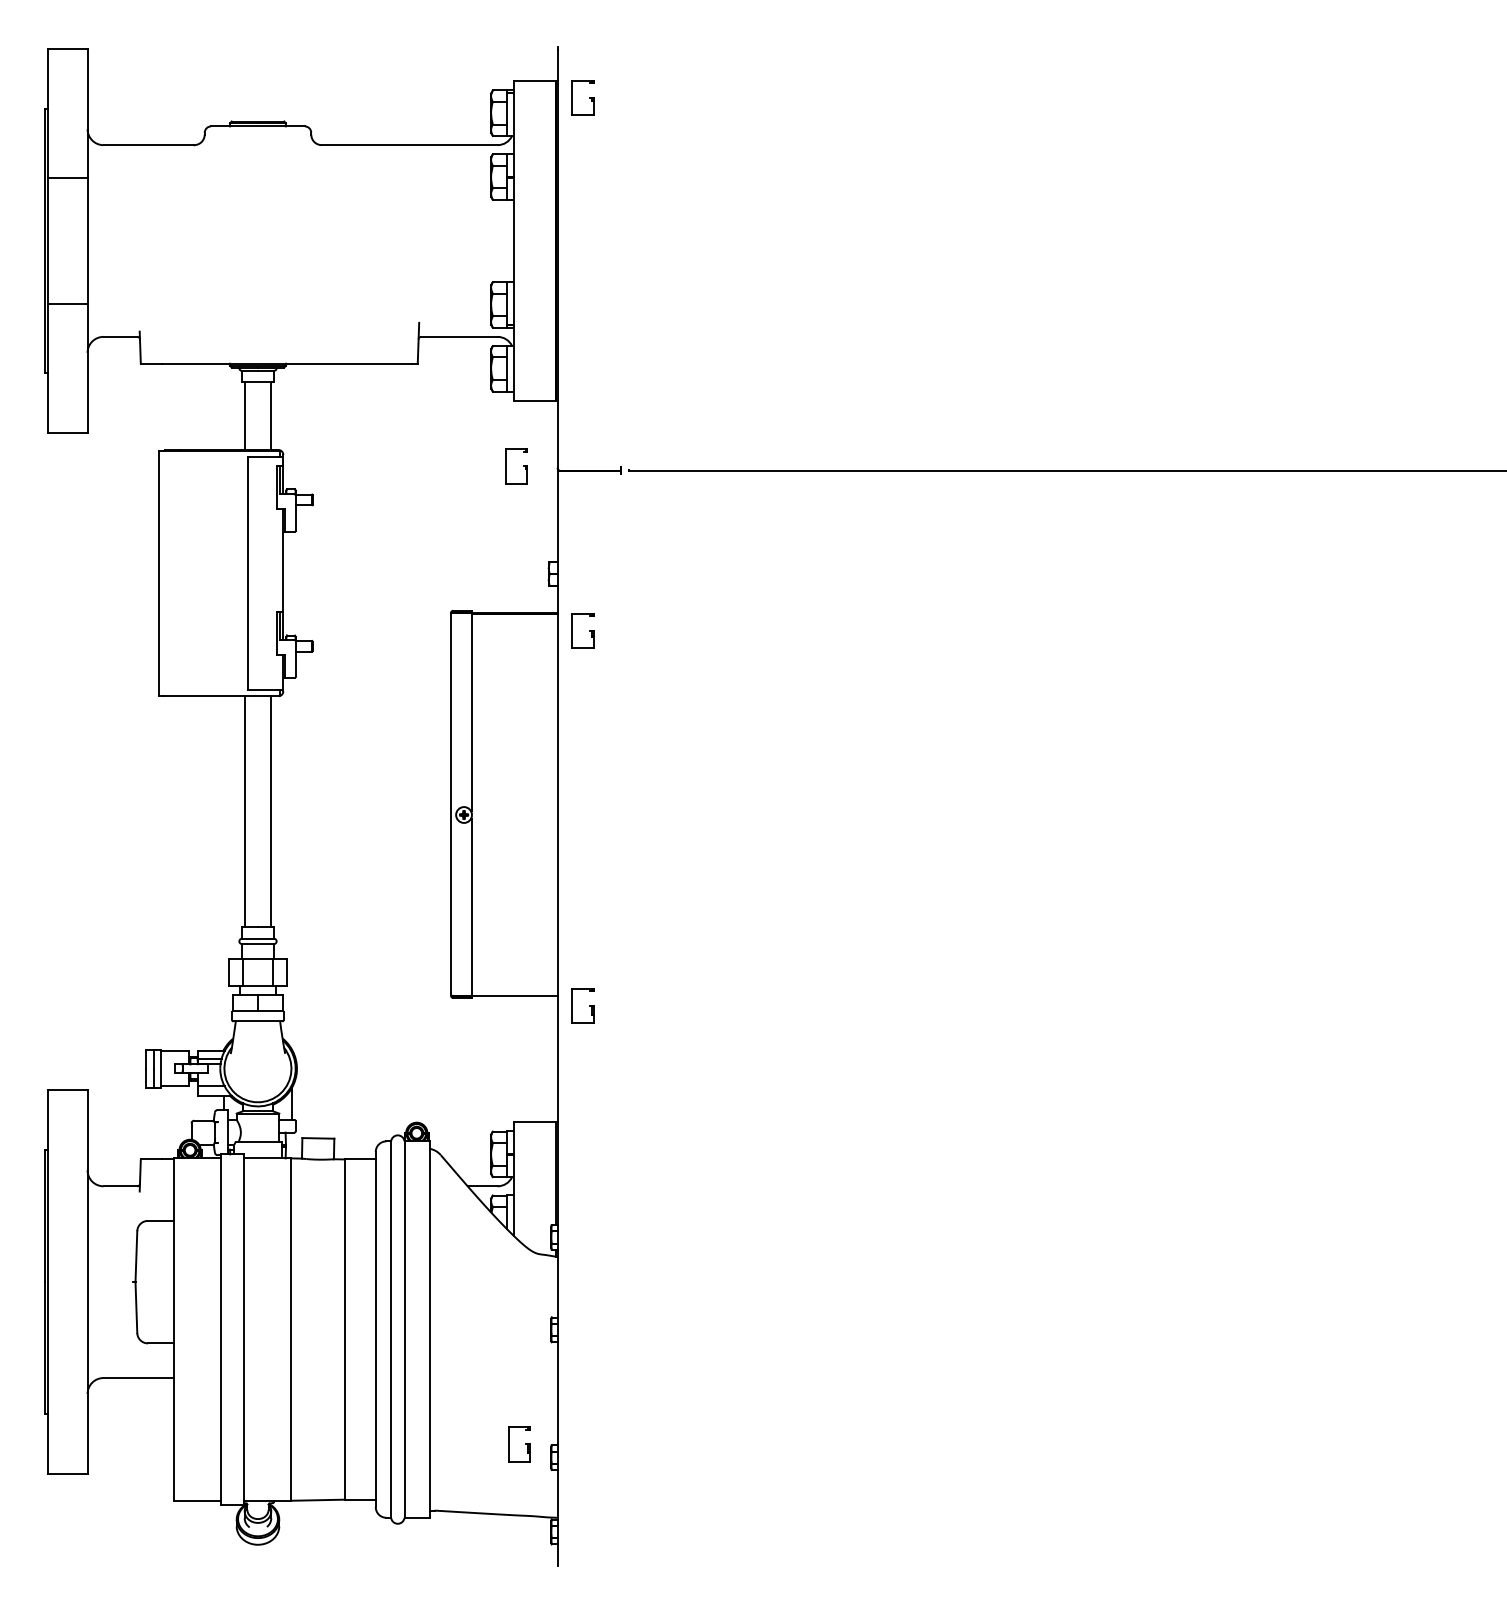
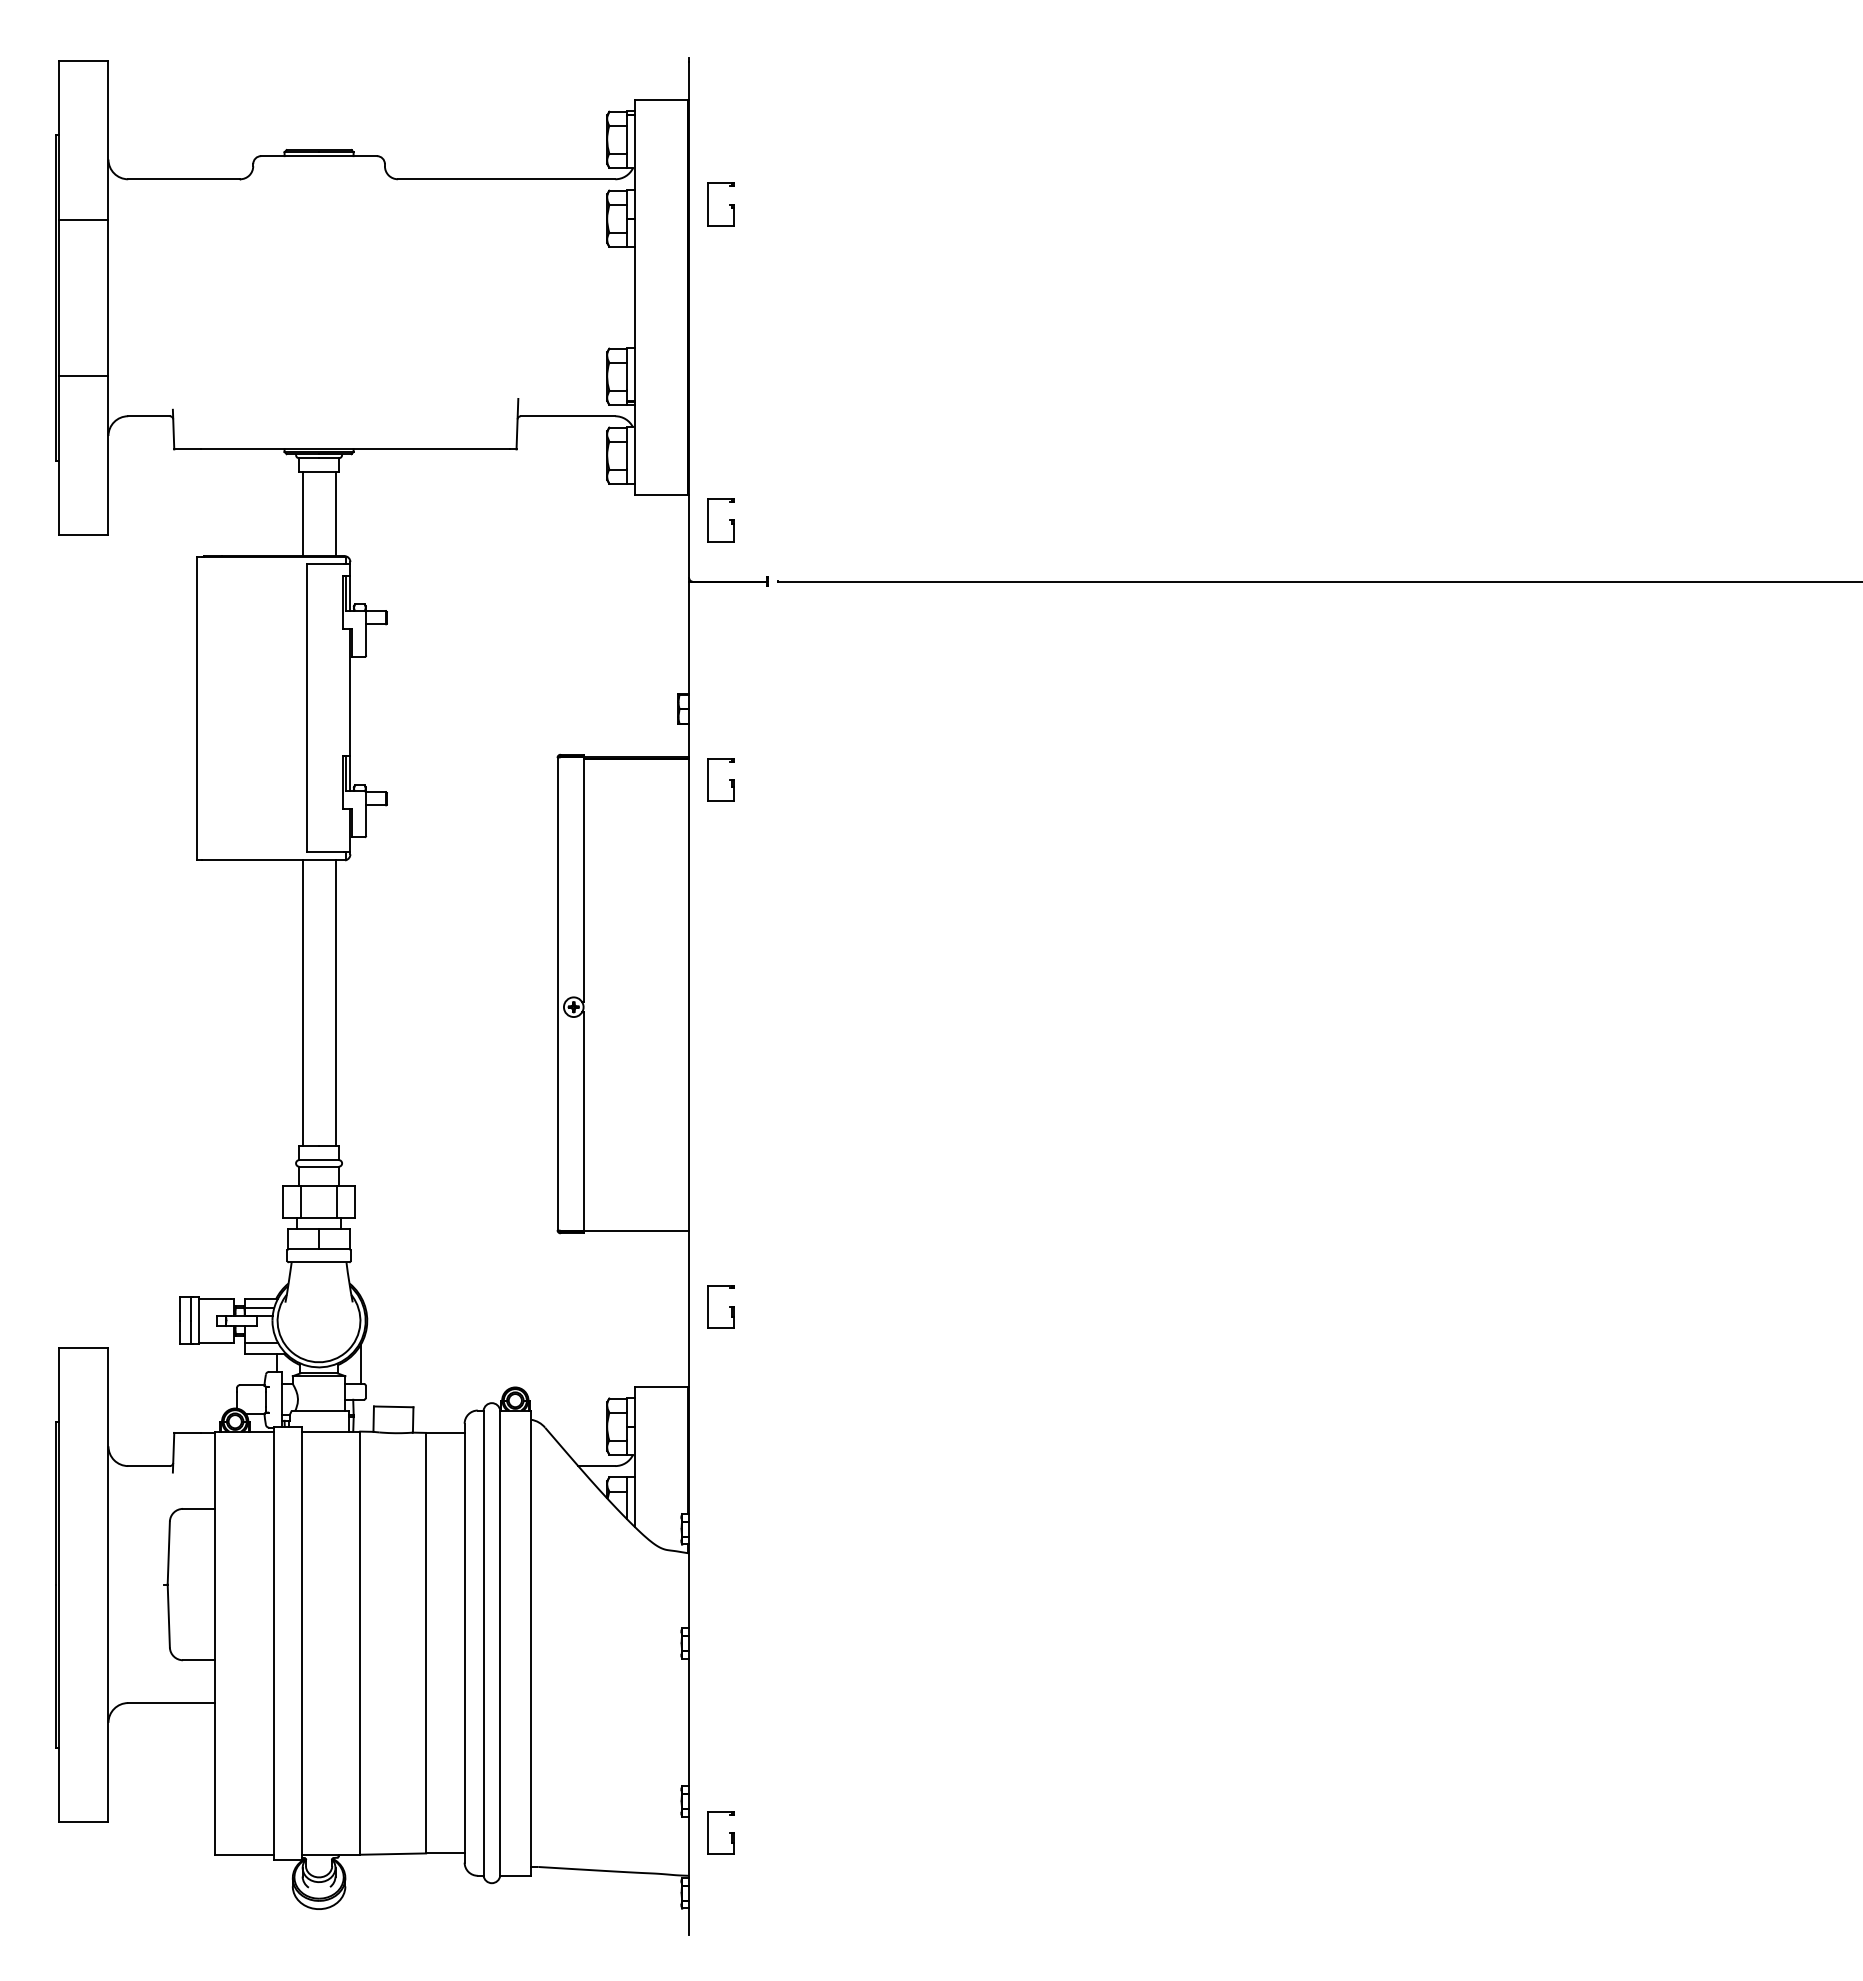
part: (590, 98) -> (729, 204), moved
part: (523, 466) -> (729, 520), moved
part: (590, 1006) -> (729, 1306), moved
part: (526, 1443) -> (729, 1832), moved

